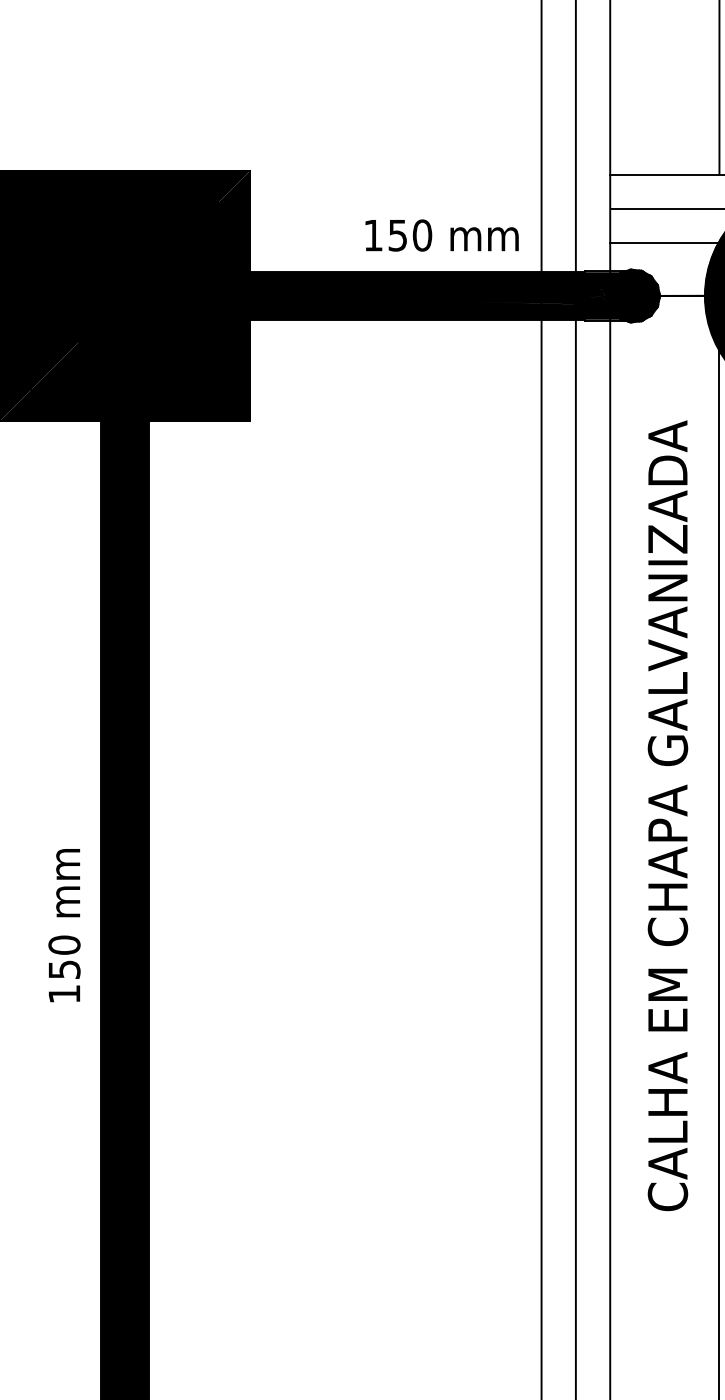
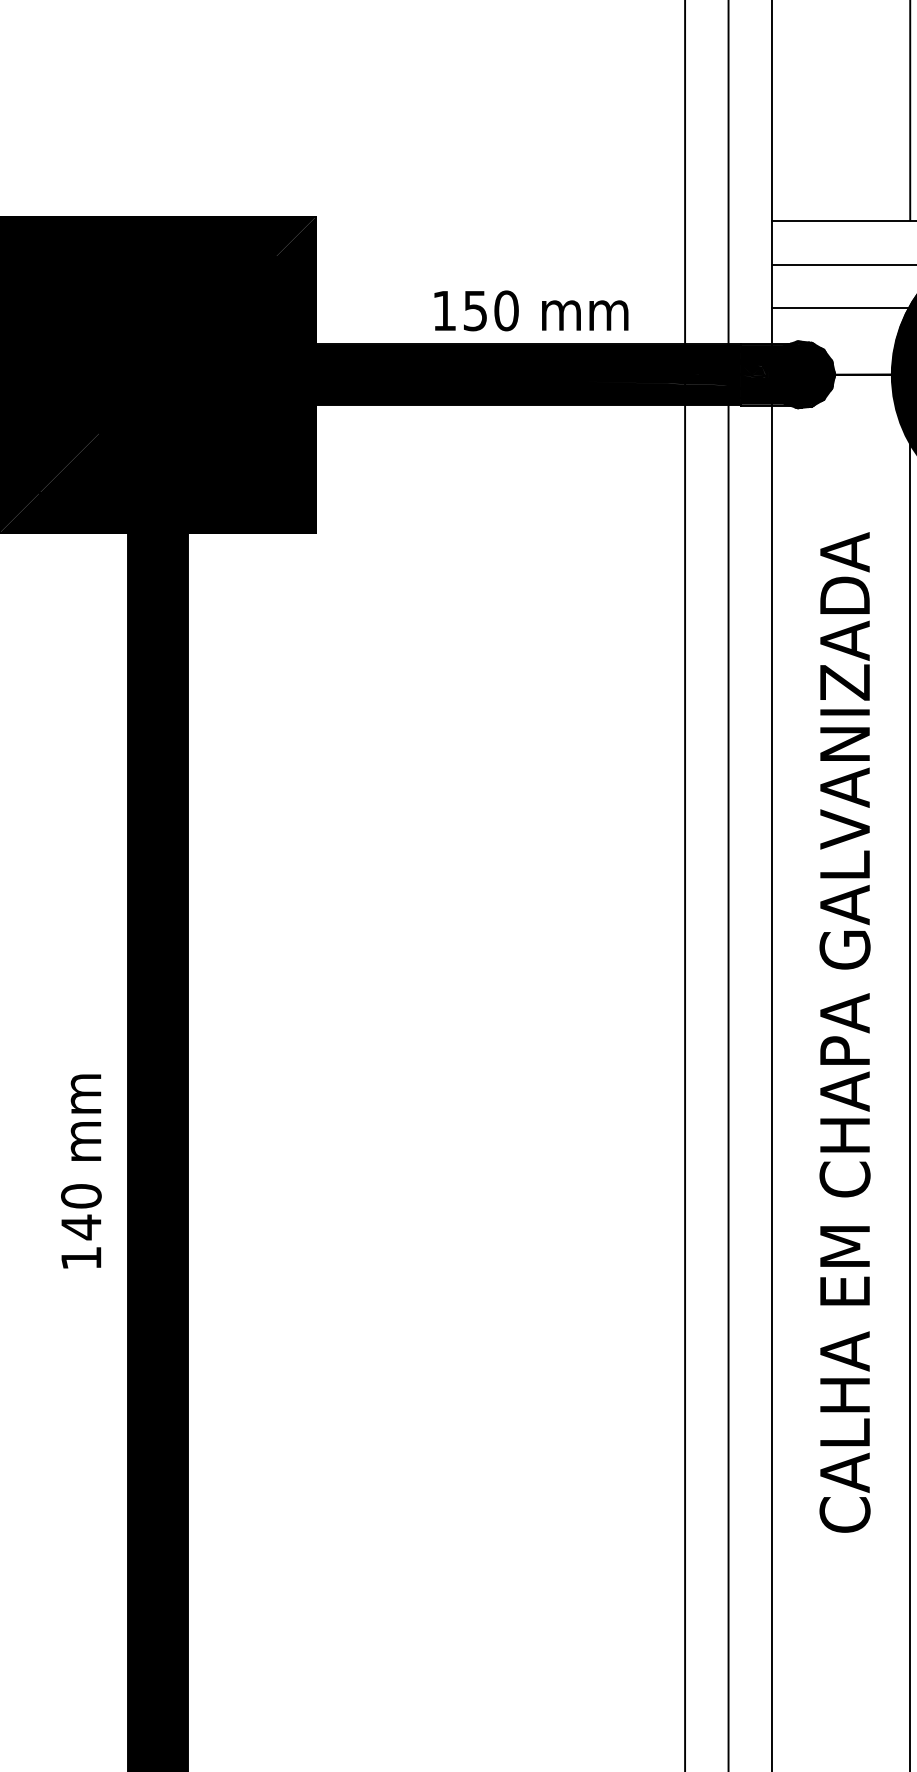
text: (441, 235) -> (530, 310), moved
text: (64, 969) -> (81, 1227), 150 -> 140

